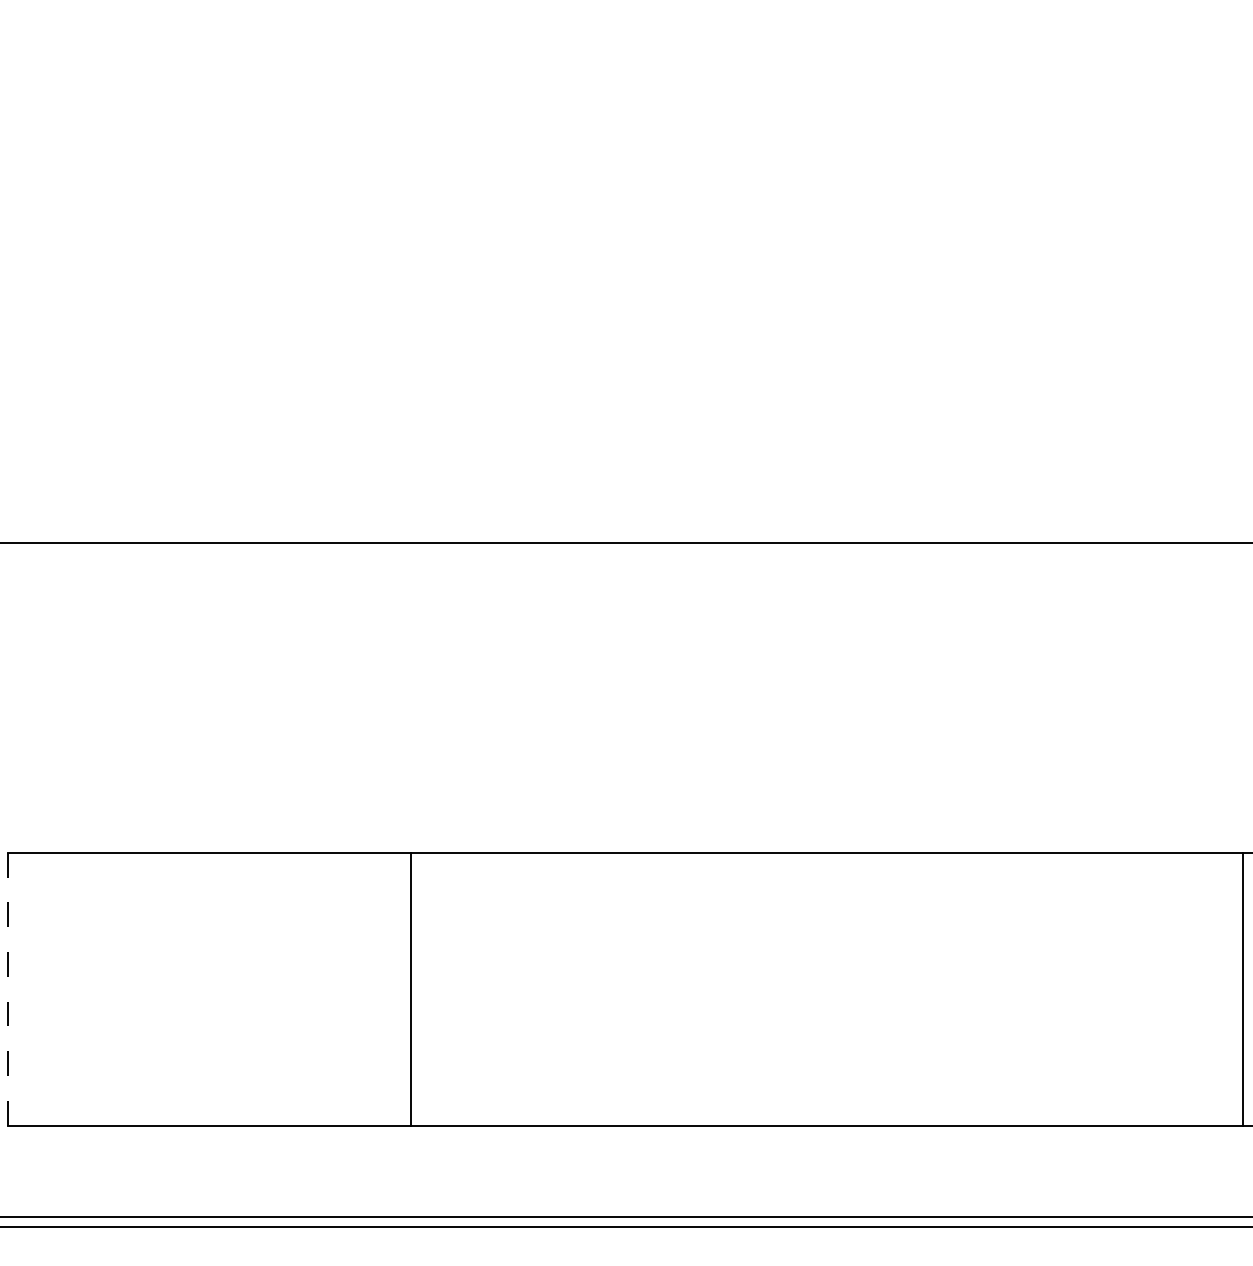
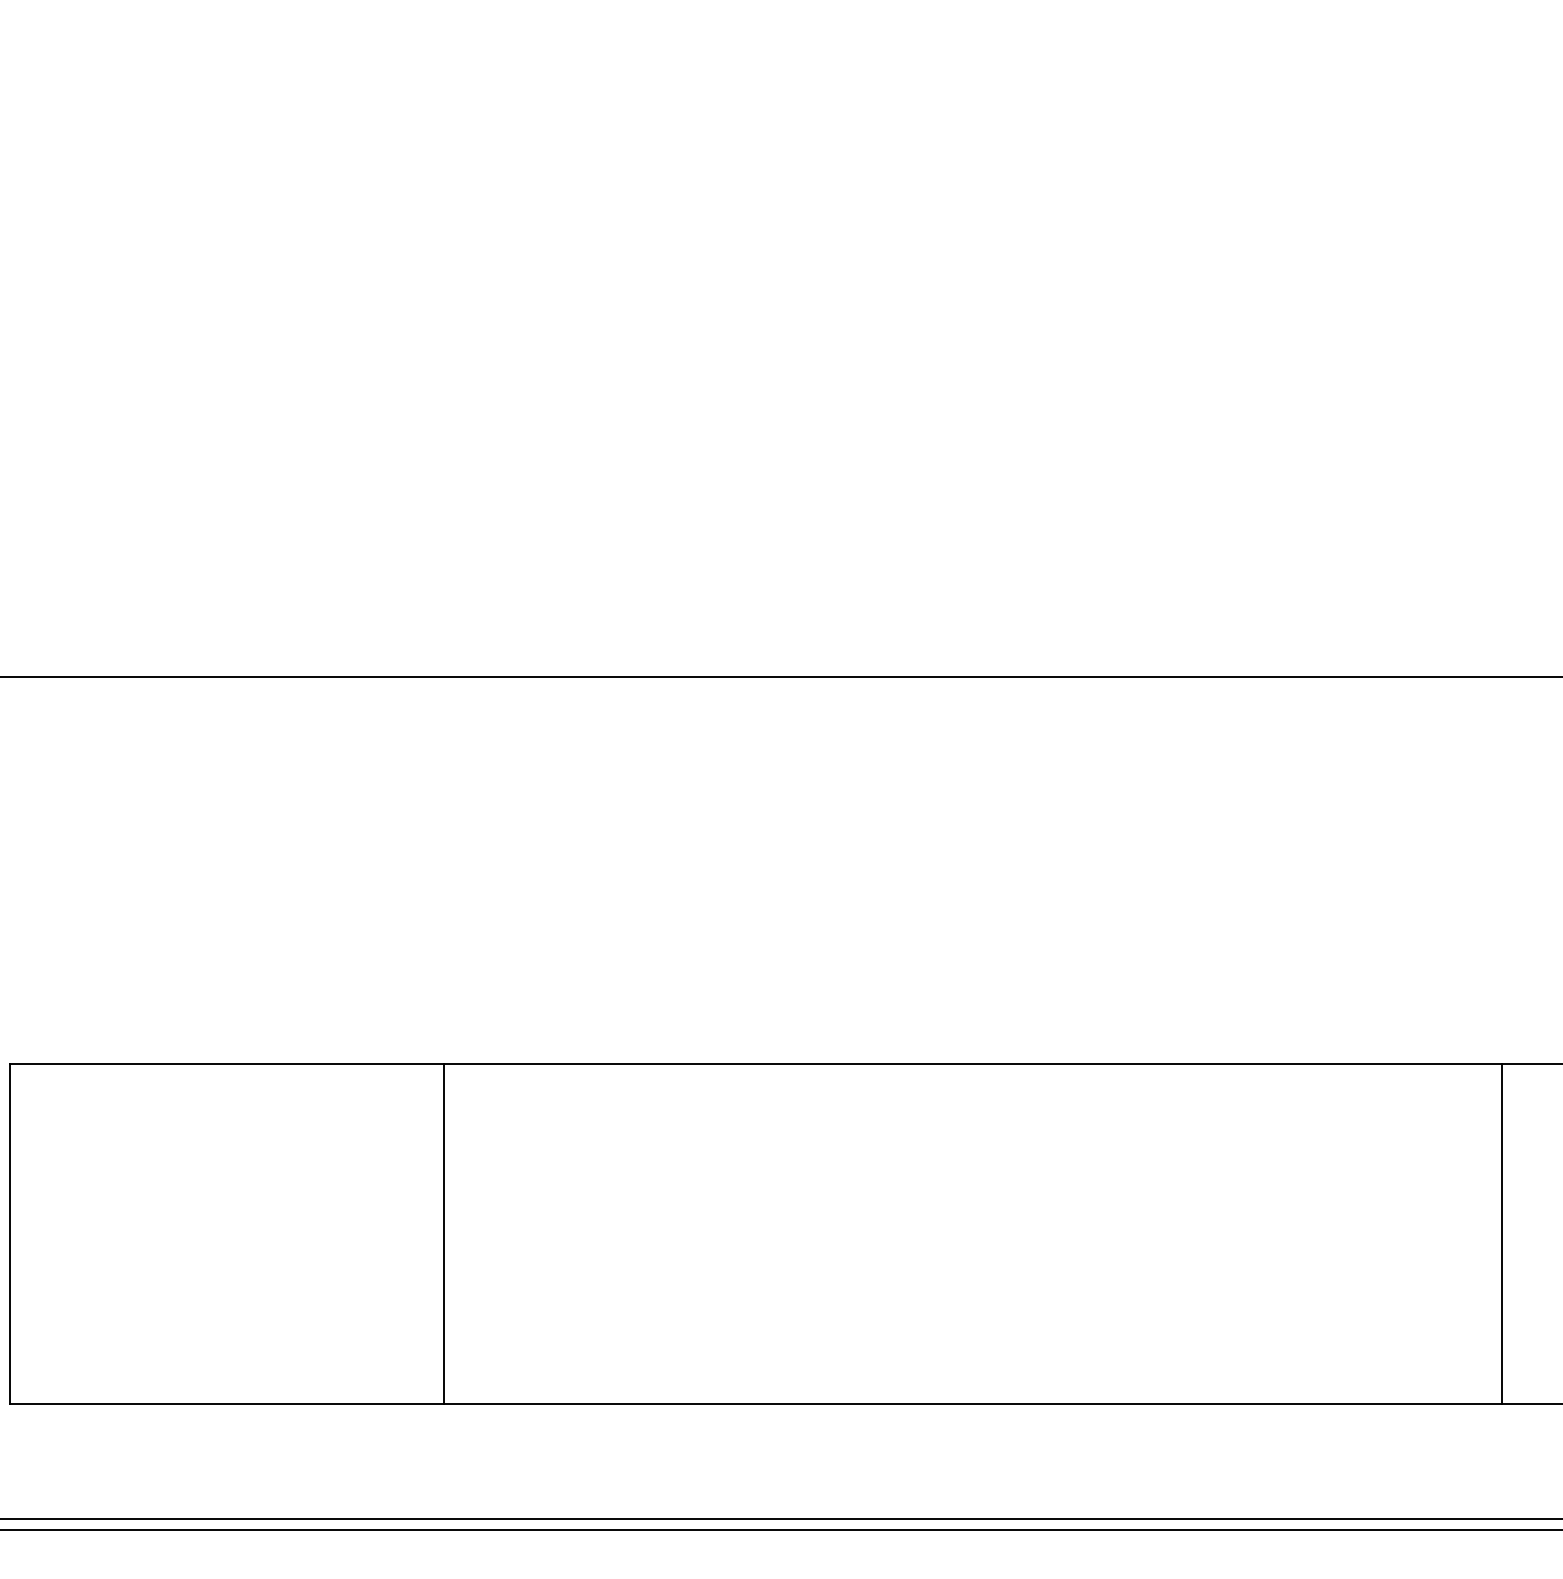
line: (8, 988) -> (10, 1233), dashed -> solid
line: (410, 988) -> (443, 1233), moved
line: (1243, 988) -> (1502, 1233), moved

